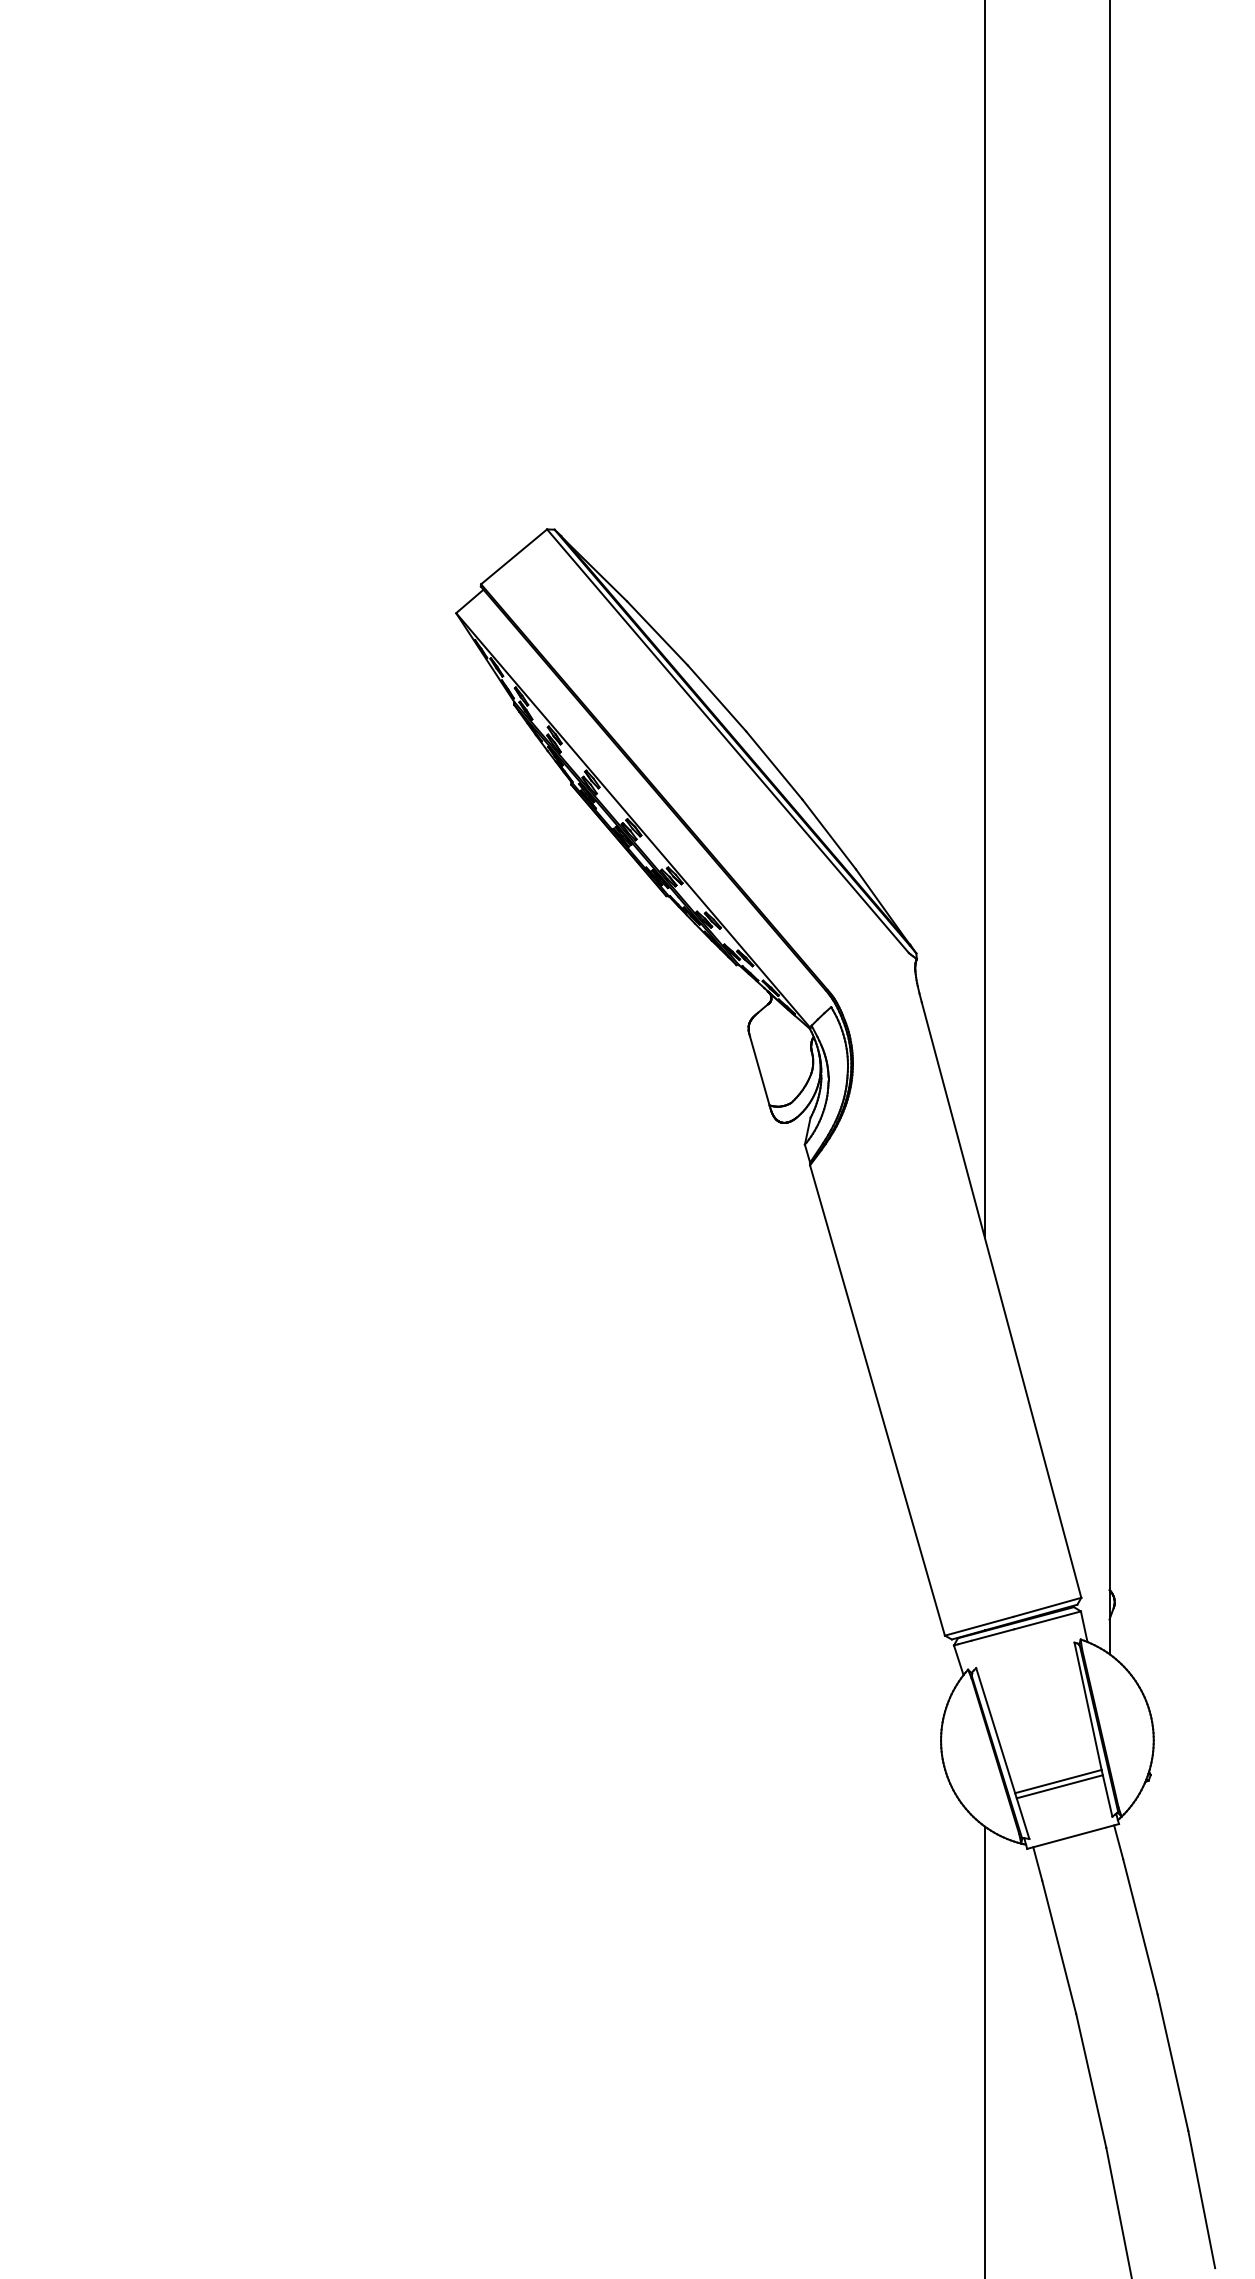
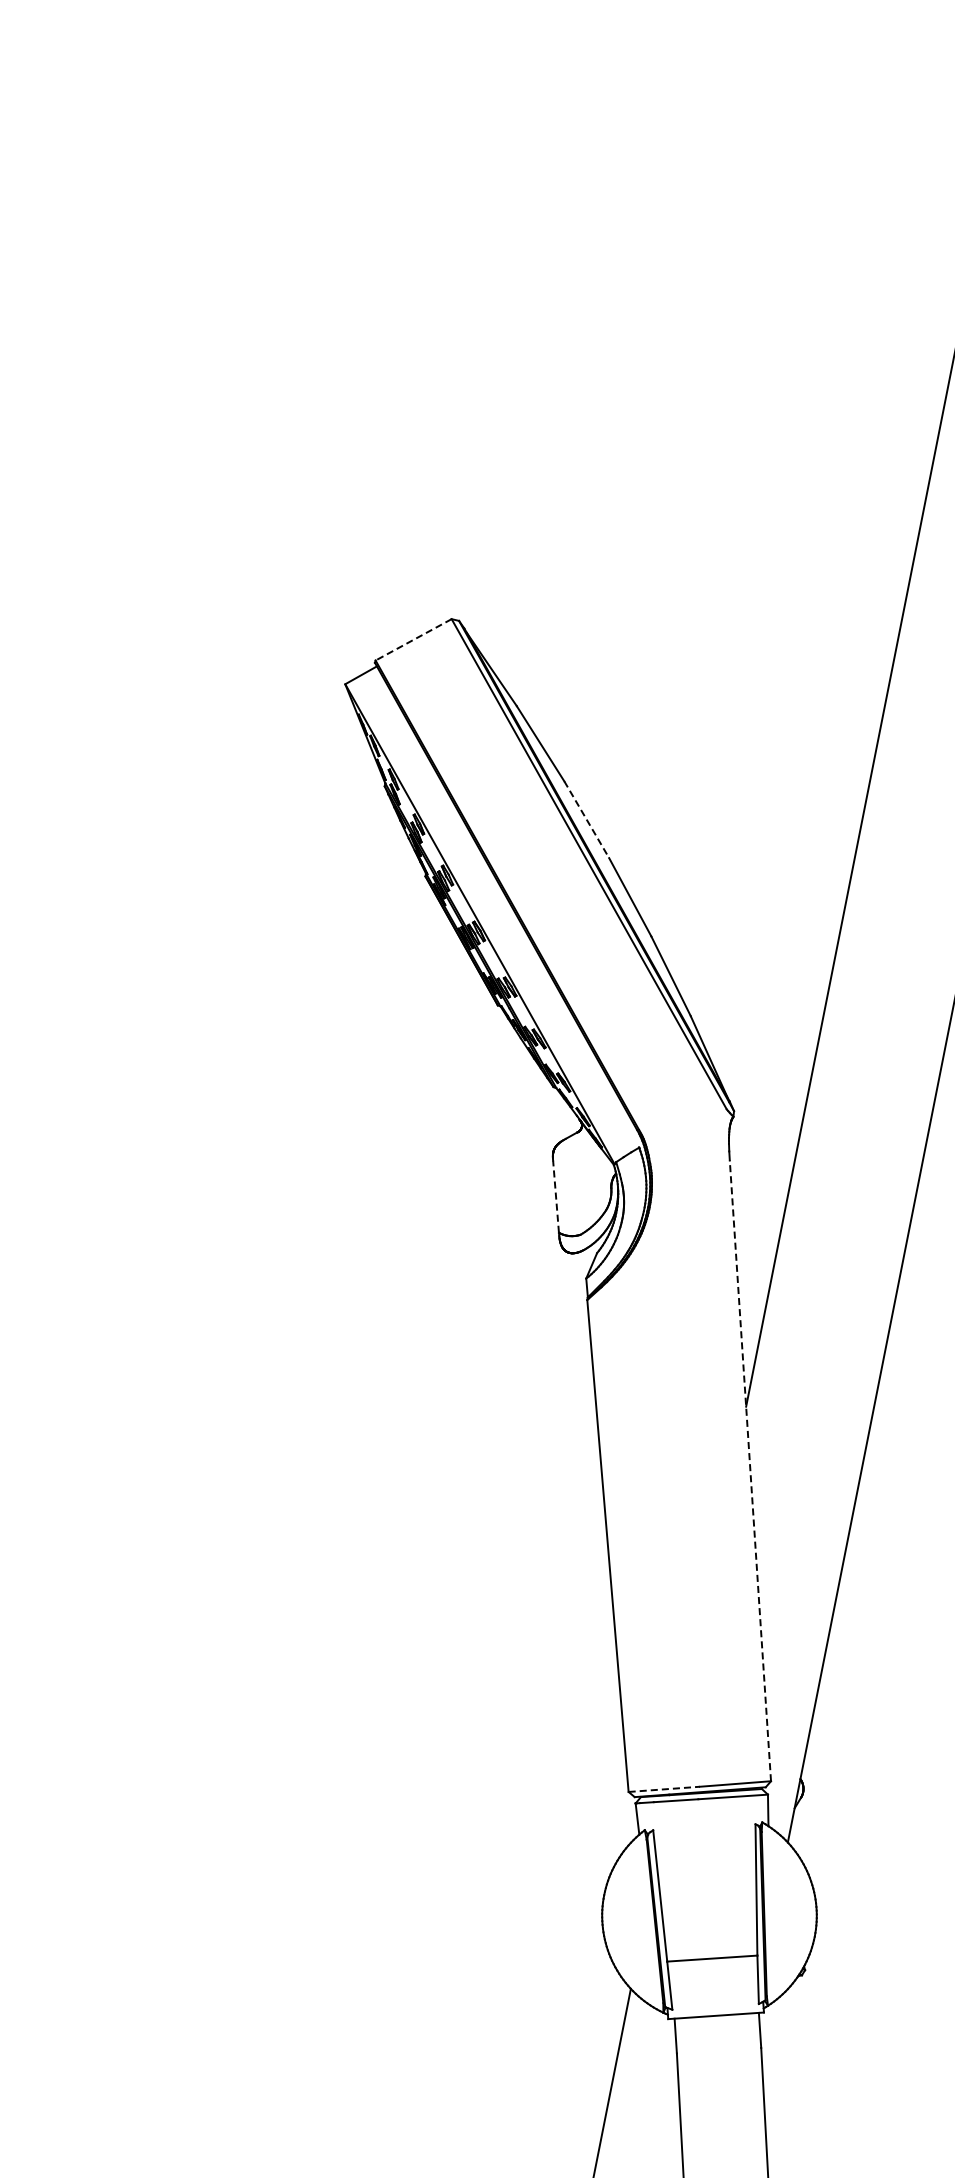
line: (514, 556) -> (414, 639), solid -> dashed
line: (717, 698) -> (587, 819), solid -> dashed
line: (759, 1070) -> (555, 1196), solid -> dashed
line: (1001, 1299) -> (750, 1470), solid -> dashed
line: (979, 1626) -> (664, 1789), solid -> dashed
line: (1059, 1786) -> (712, 1963), removed

